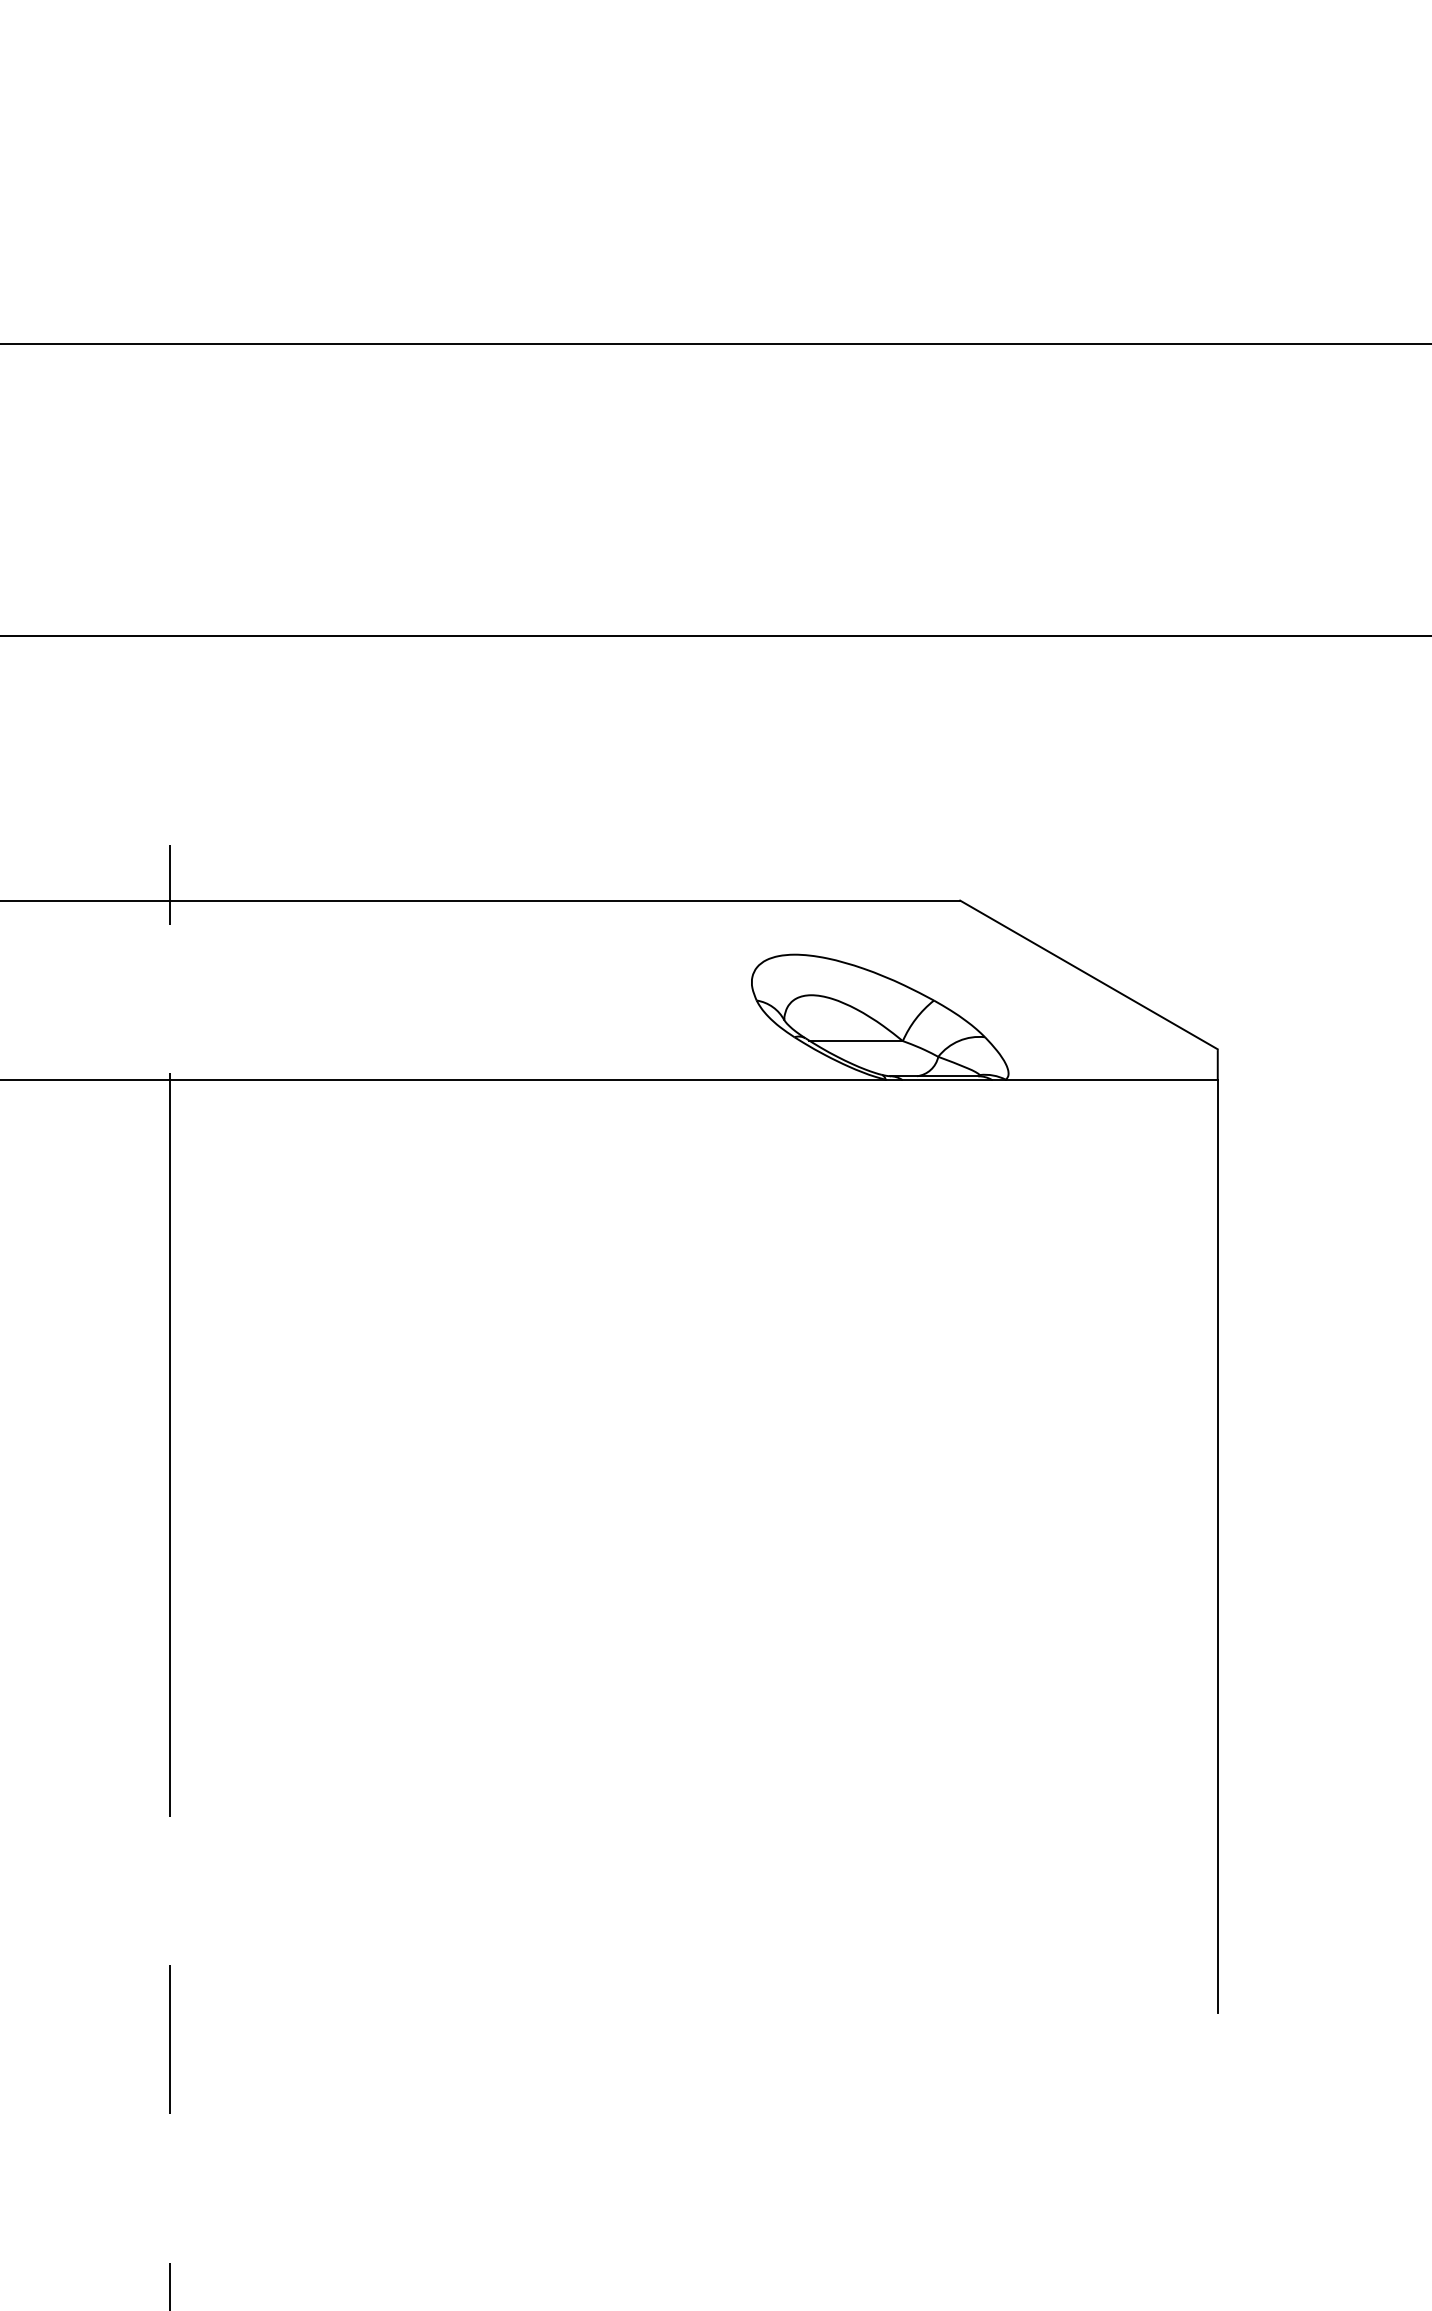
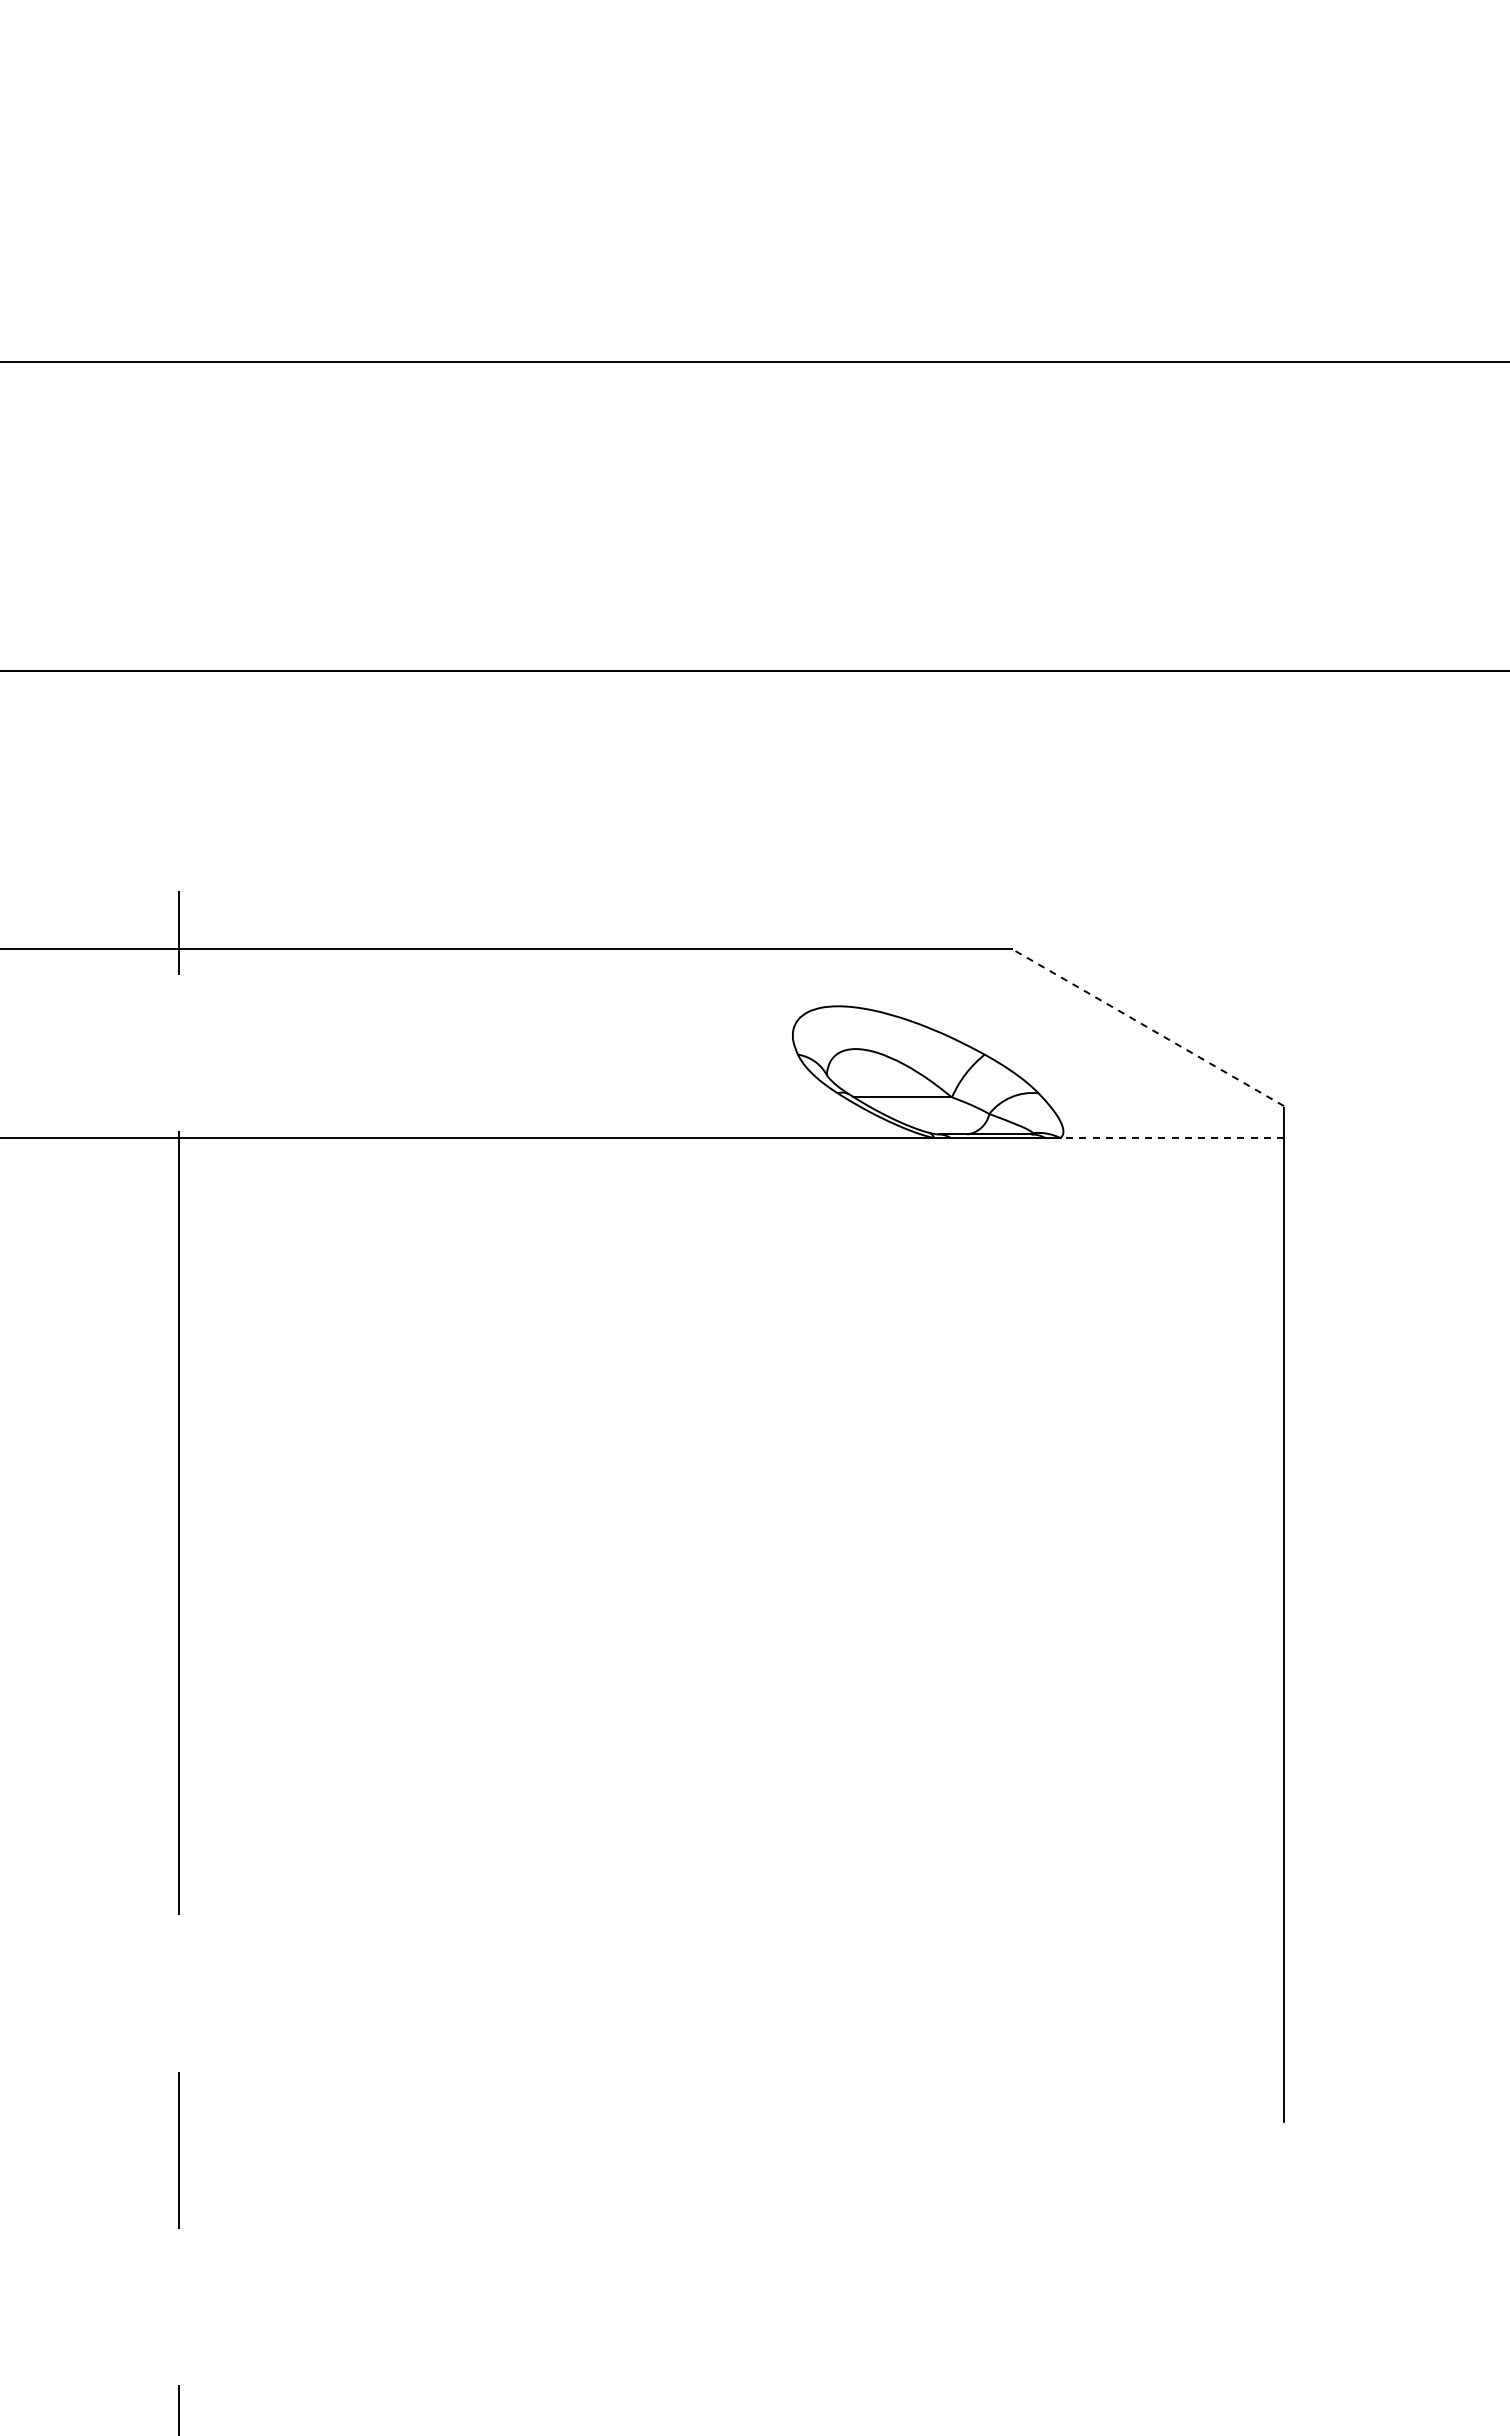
line: (1089, 974) -> (1148, 1027), solid -> dashed
line: (1112, 1080) -> (1172, 1138), solid -> dashed

